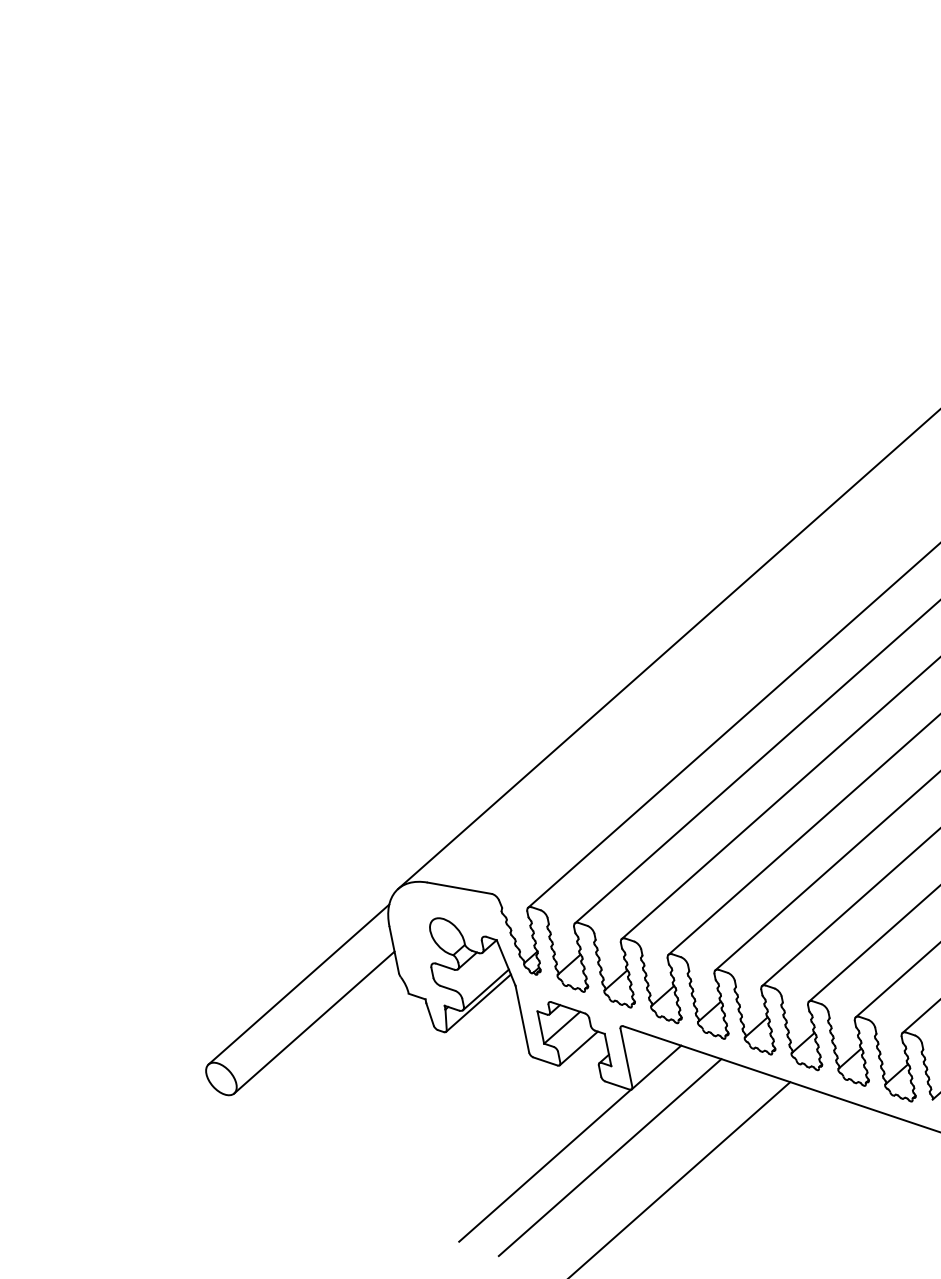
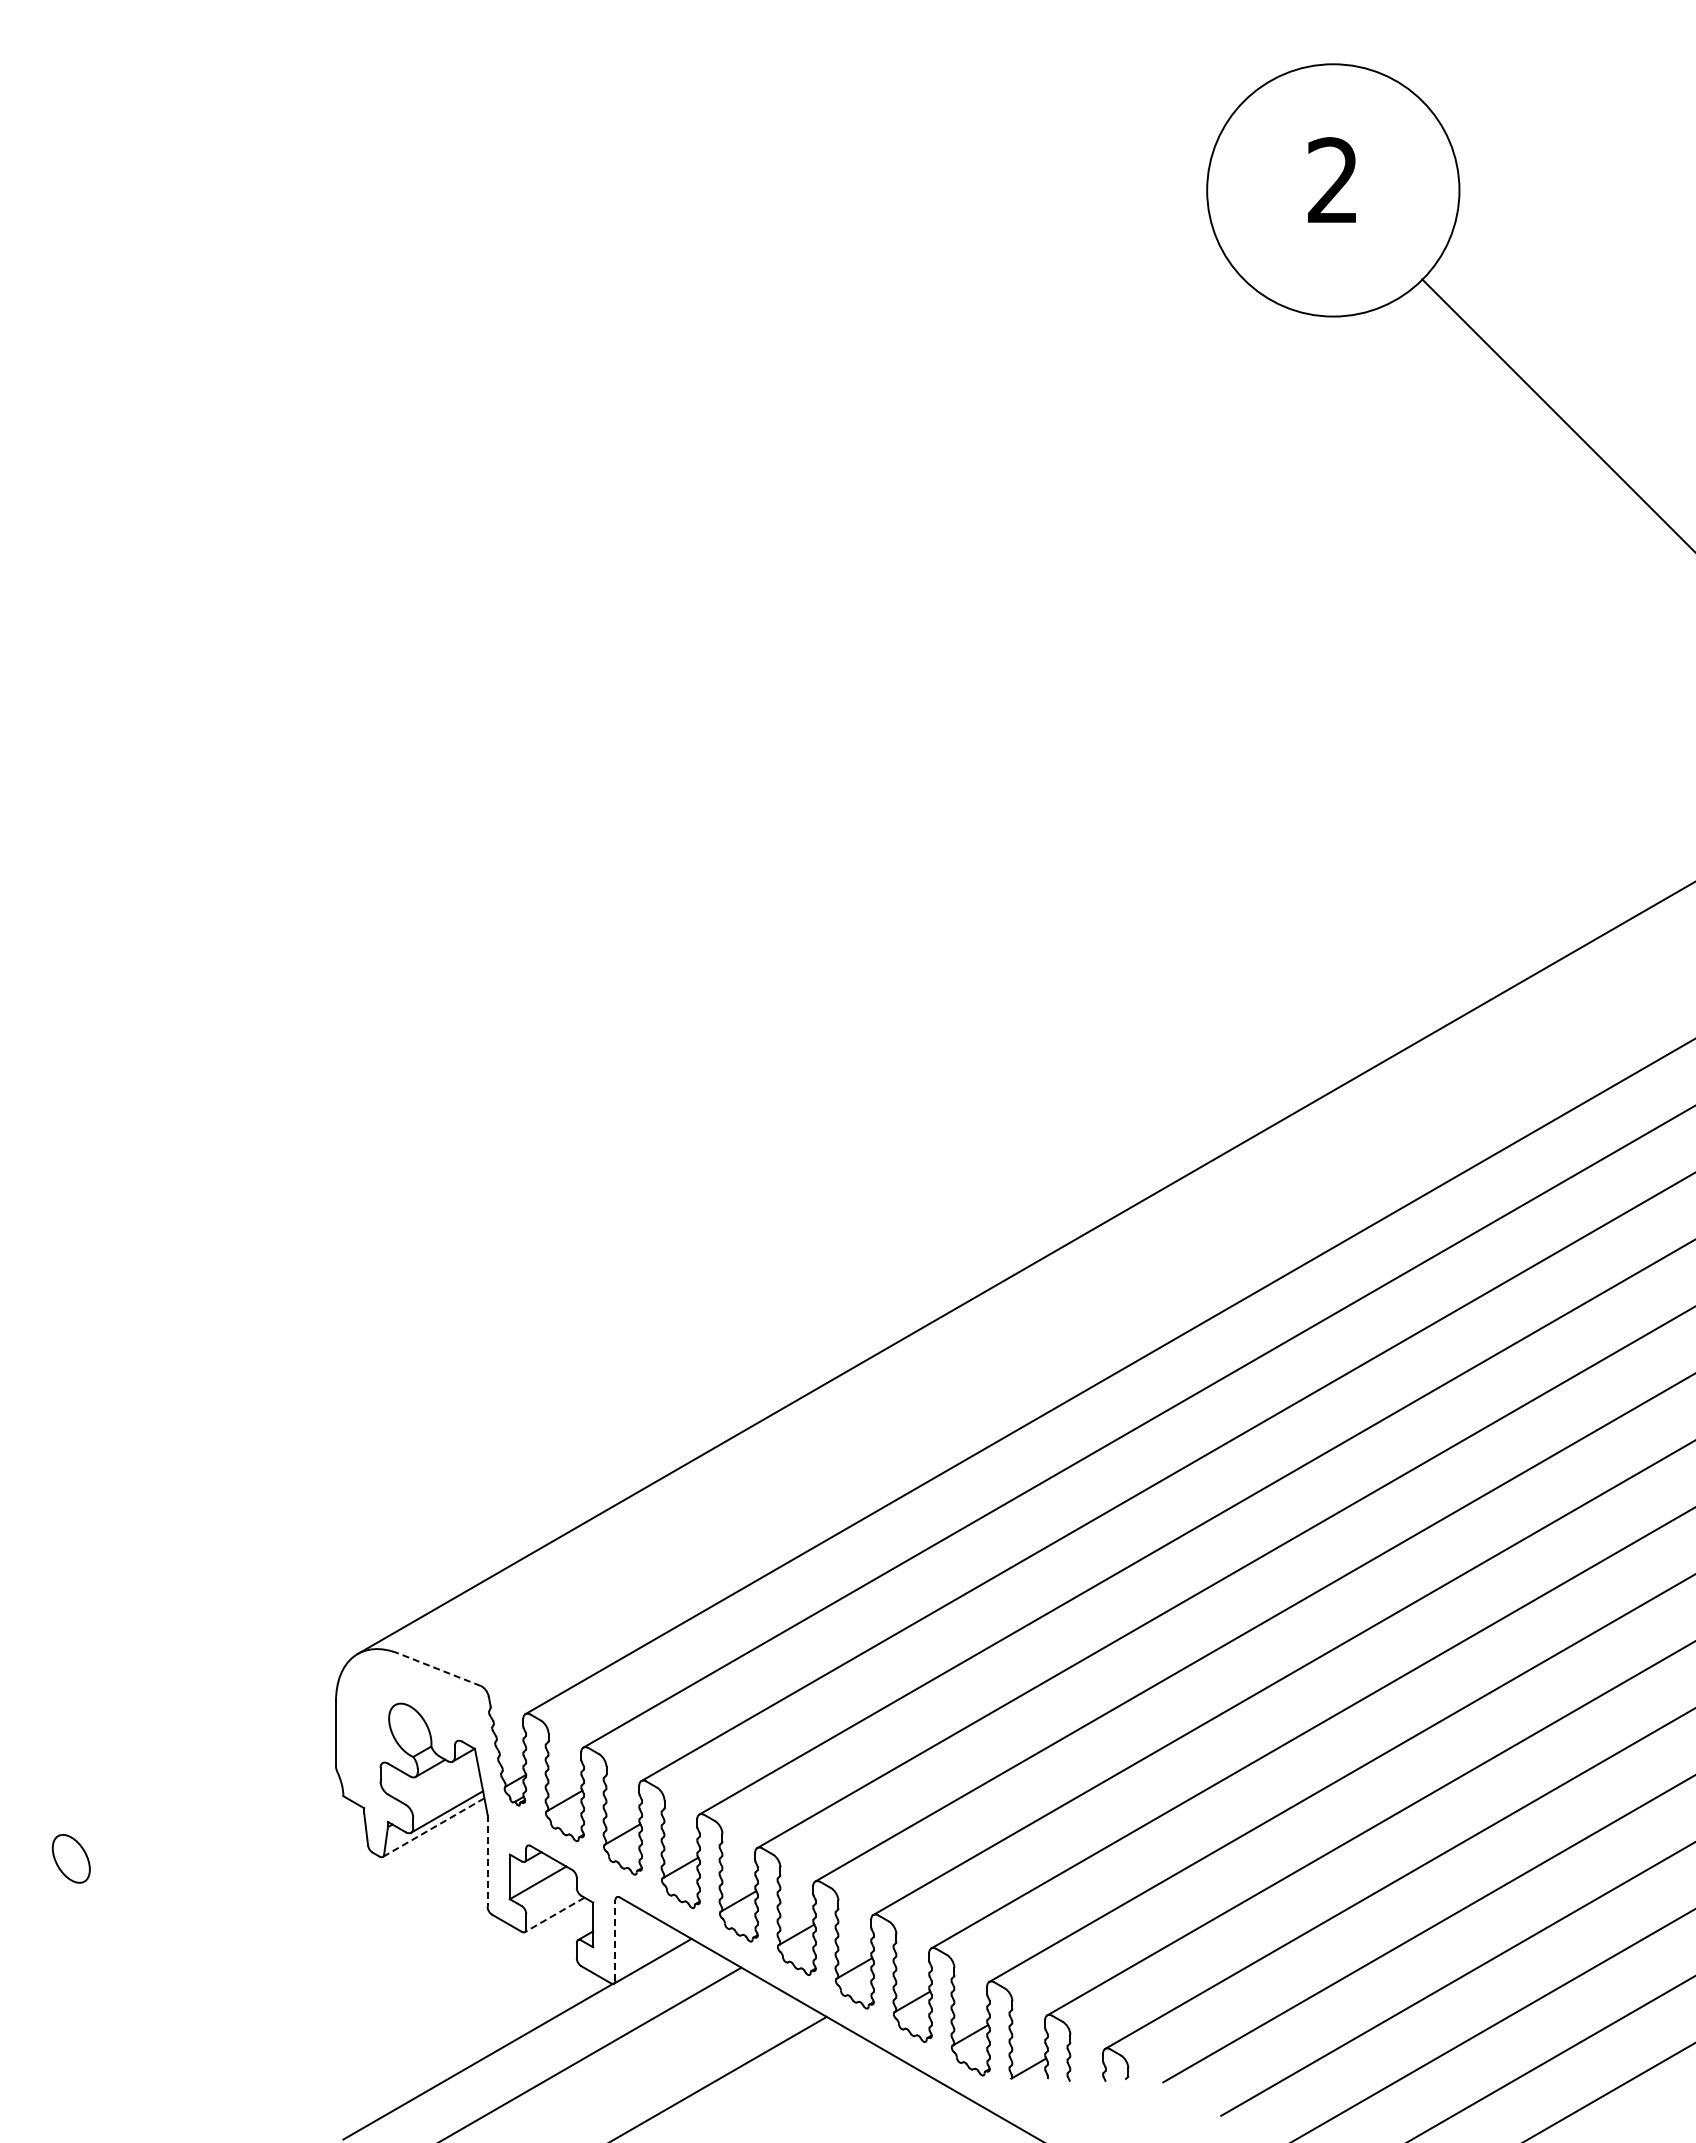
line: (459, 888) -> (439, 1669), solid -> dashed
line: (298, 984) -> (199, 1754), removed
line: (478, 1003) -> (433, 1827), solid -> dashed
line: (522, 1019) -> (487, 1861), solid -> dashed
line: (313, 1022) -> (209, 1808), removed
line: (578, 1048) -> (554, 1915), solid -> dashed
line: (626, 1057) -> (615, 1939), solid -> dashed

